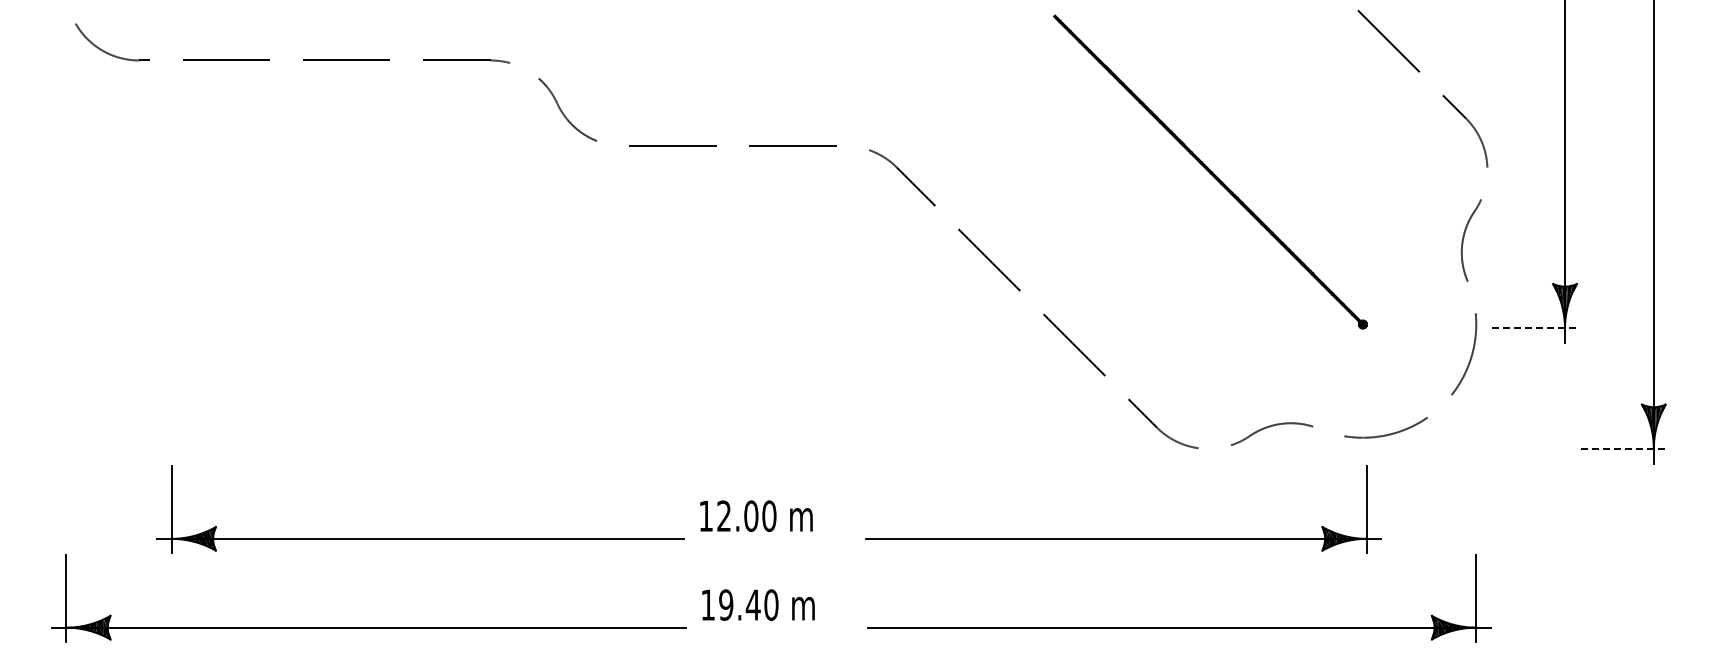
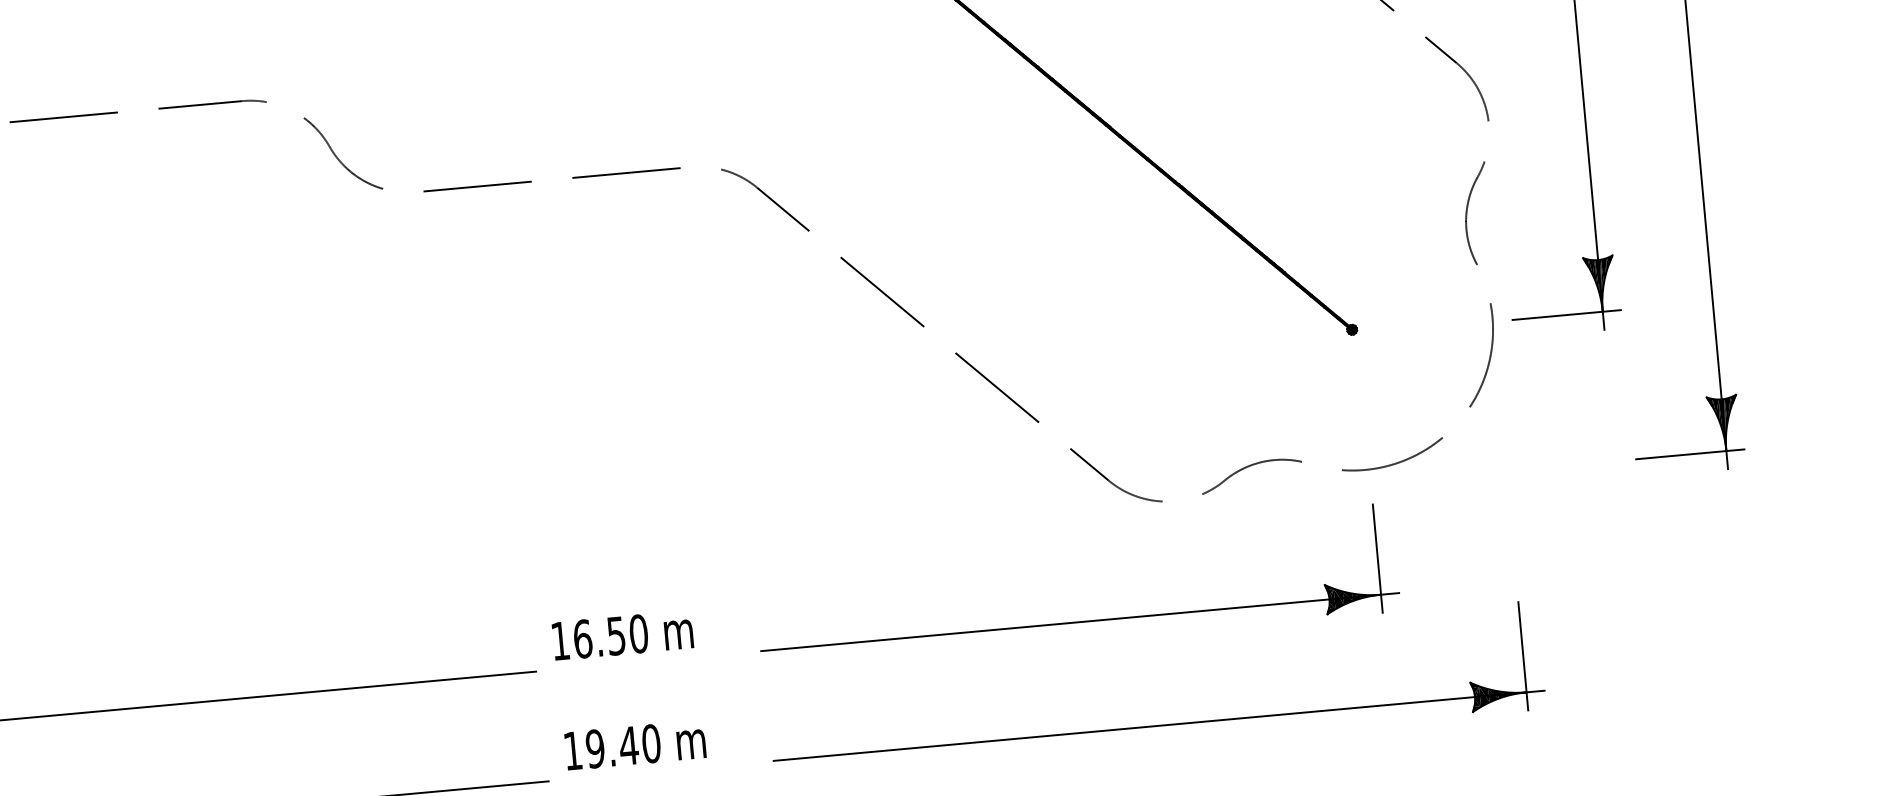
line: (1535, 328) -> (1566, 315), dashed -> solid
line: (1624, 448) -> (1689, 453), dashed -> solid
text: (737, 515) -> (599, 636), 12.00 -> 16.50

